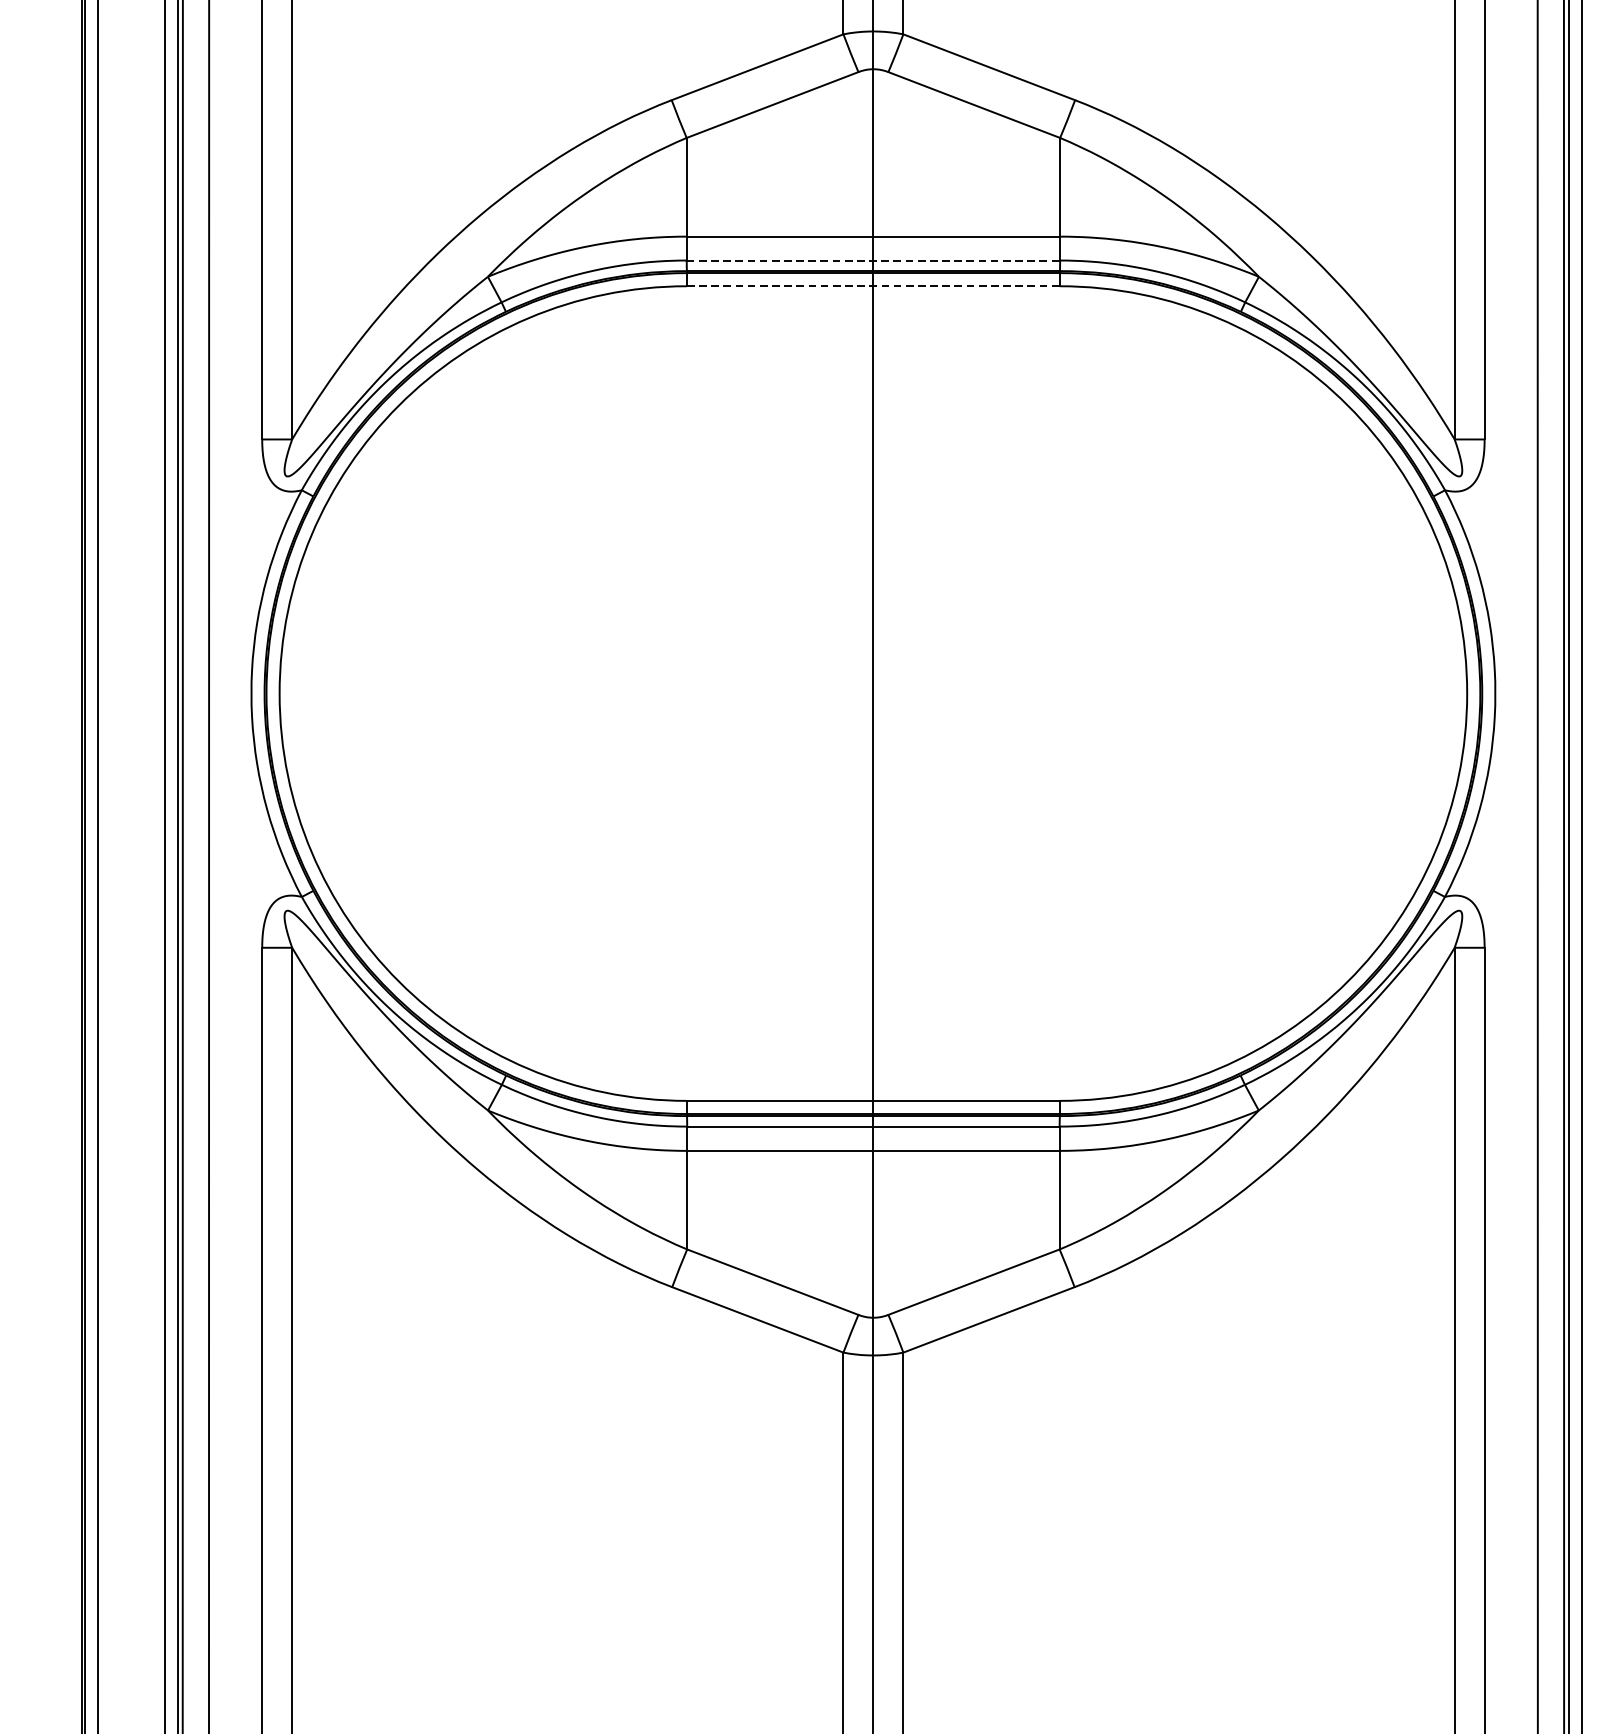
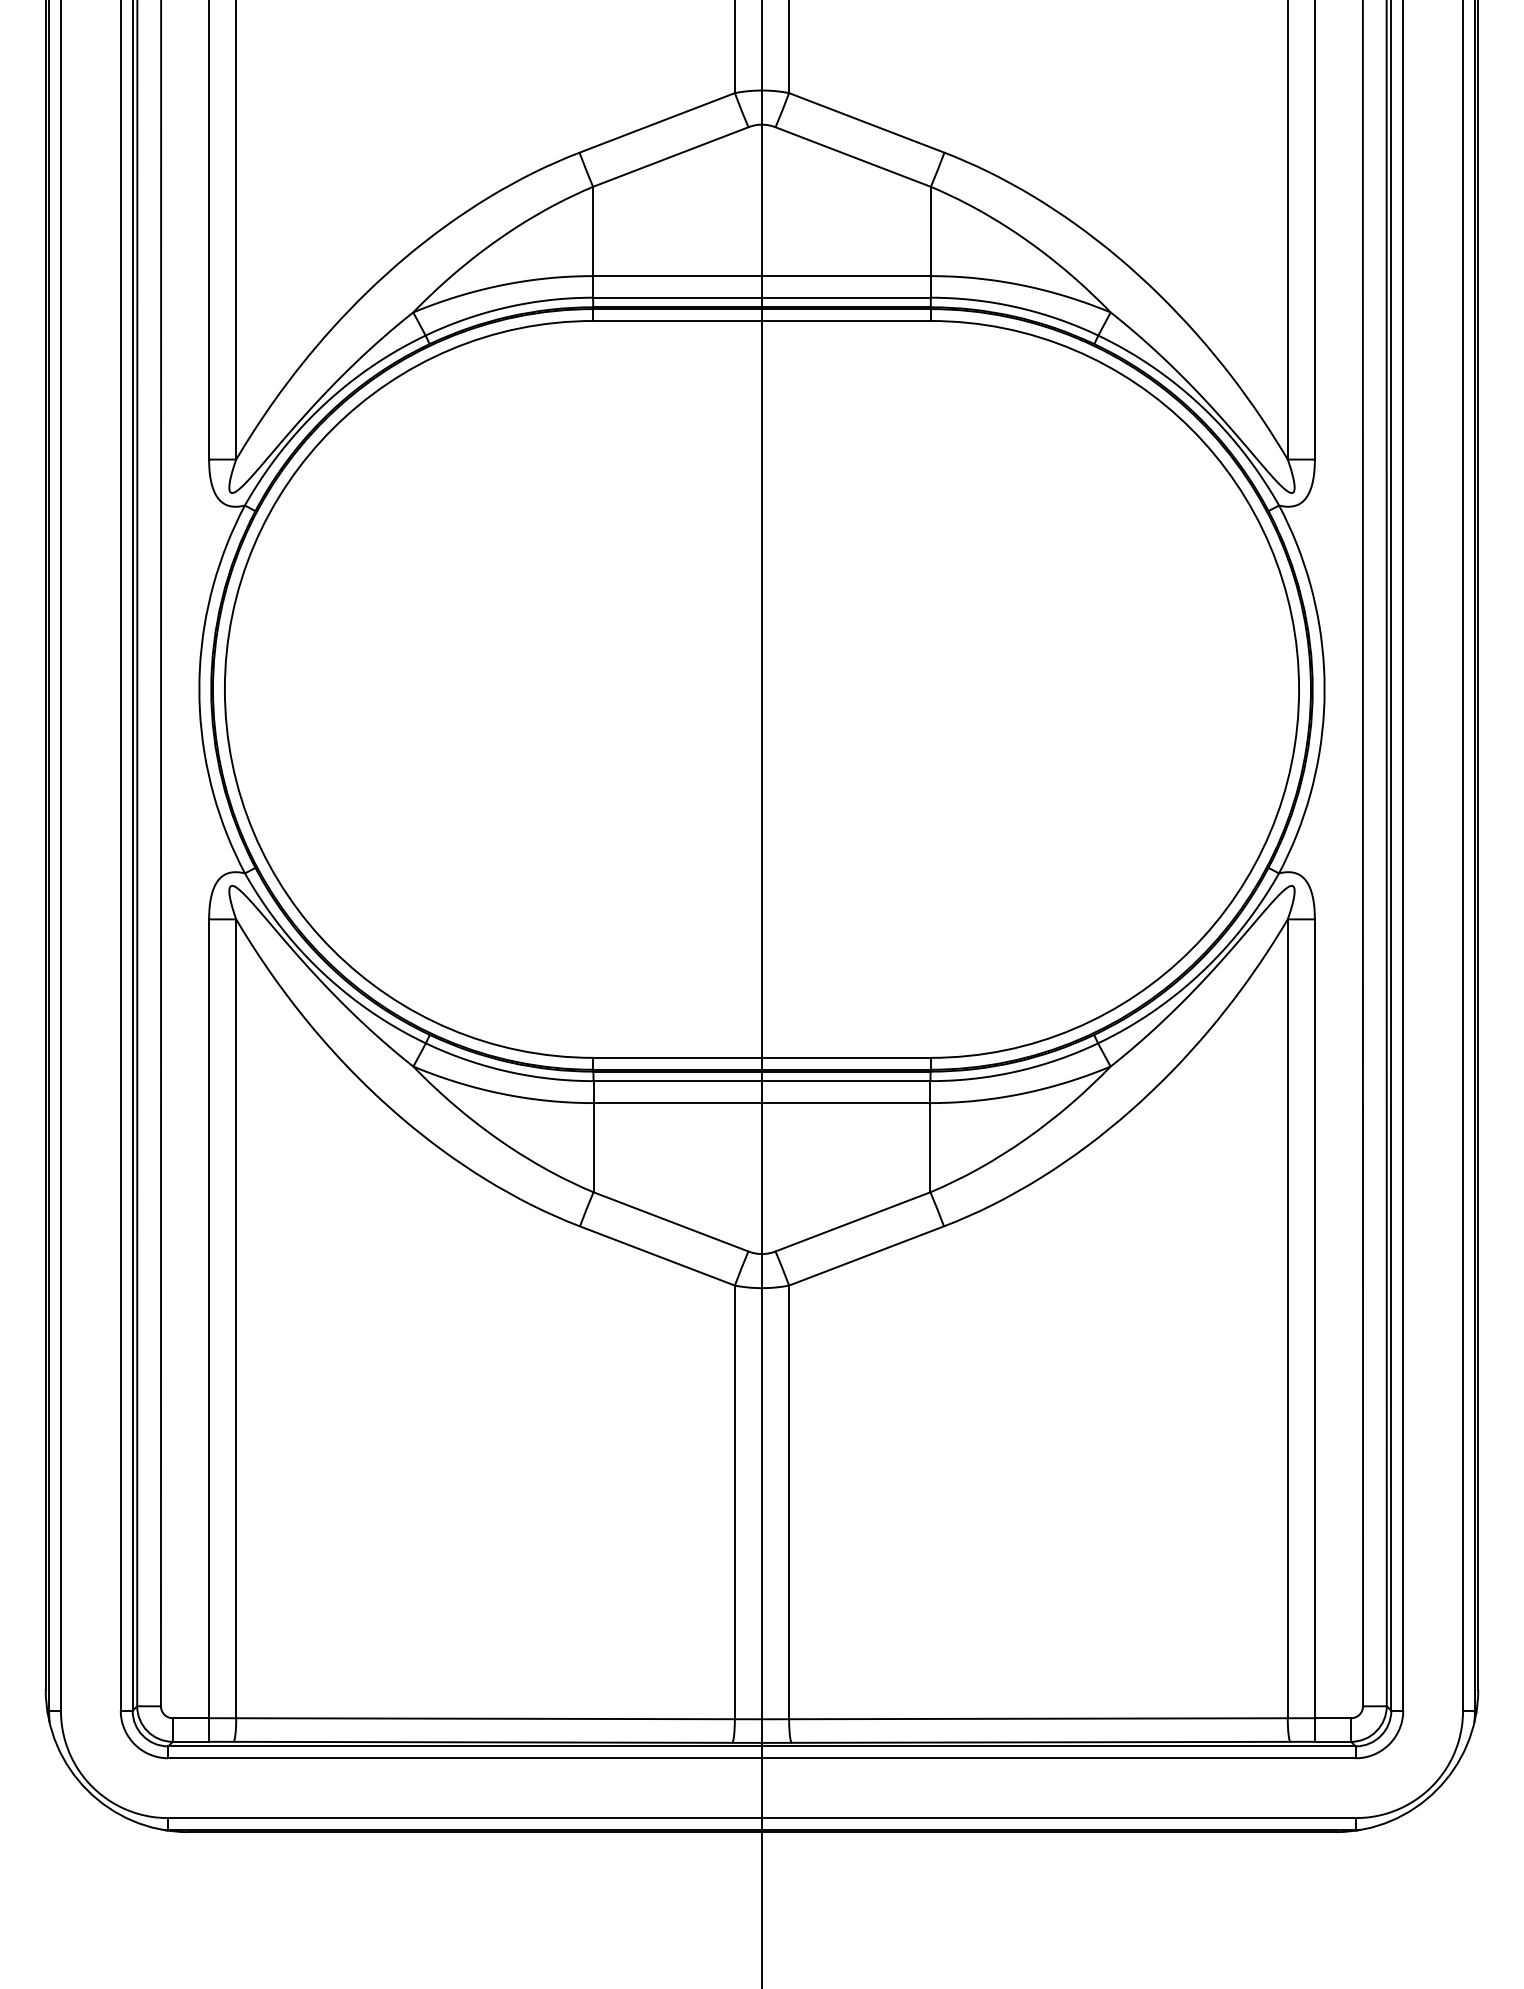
line: (873, 260) -> (762, 297), dashed -> solid
line: (872, 286) -> (761, 321), dashed -> solid

